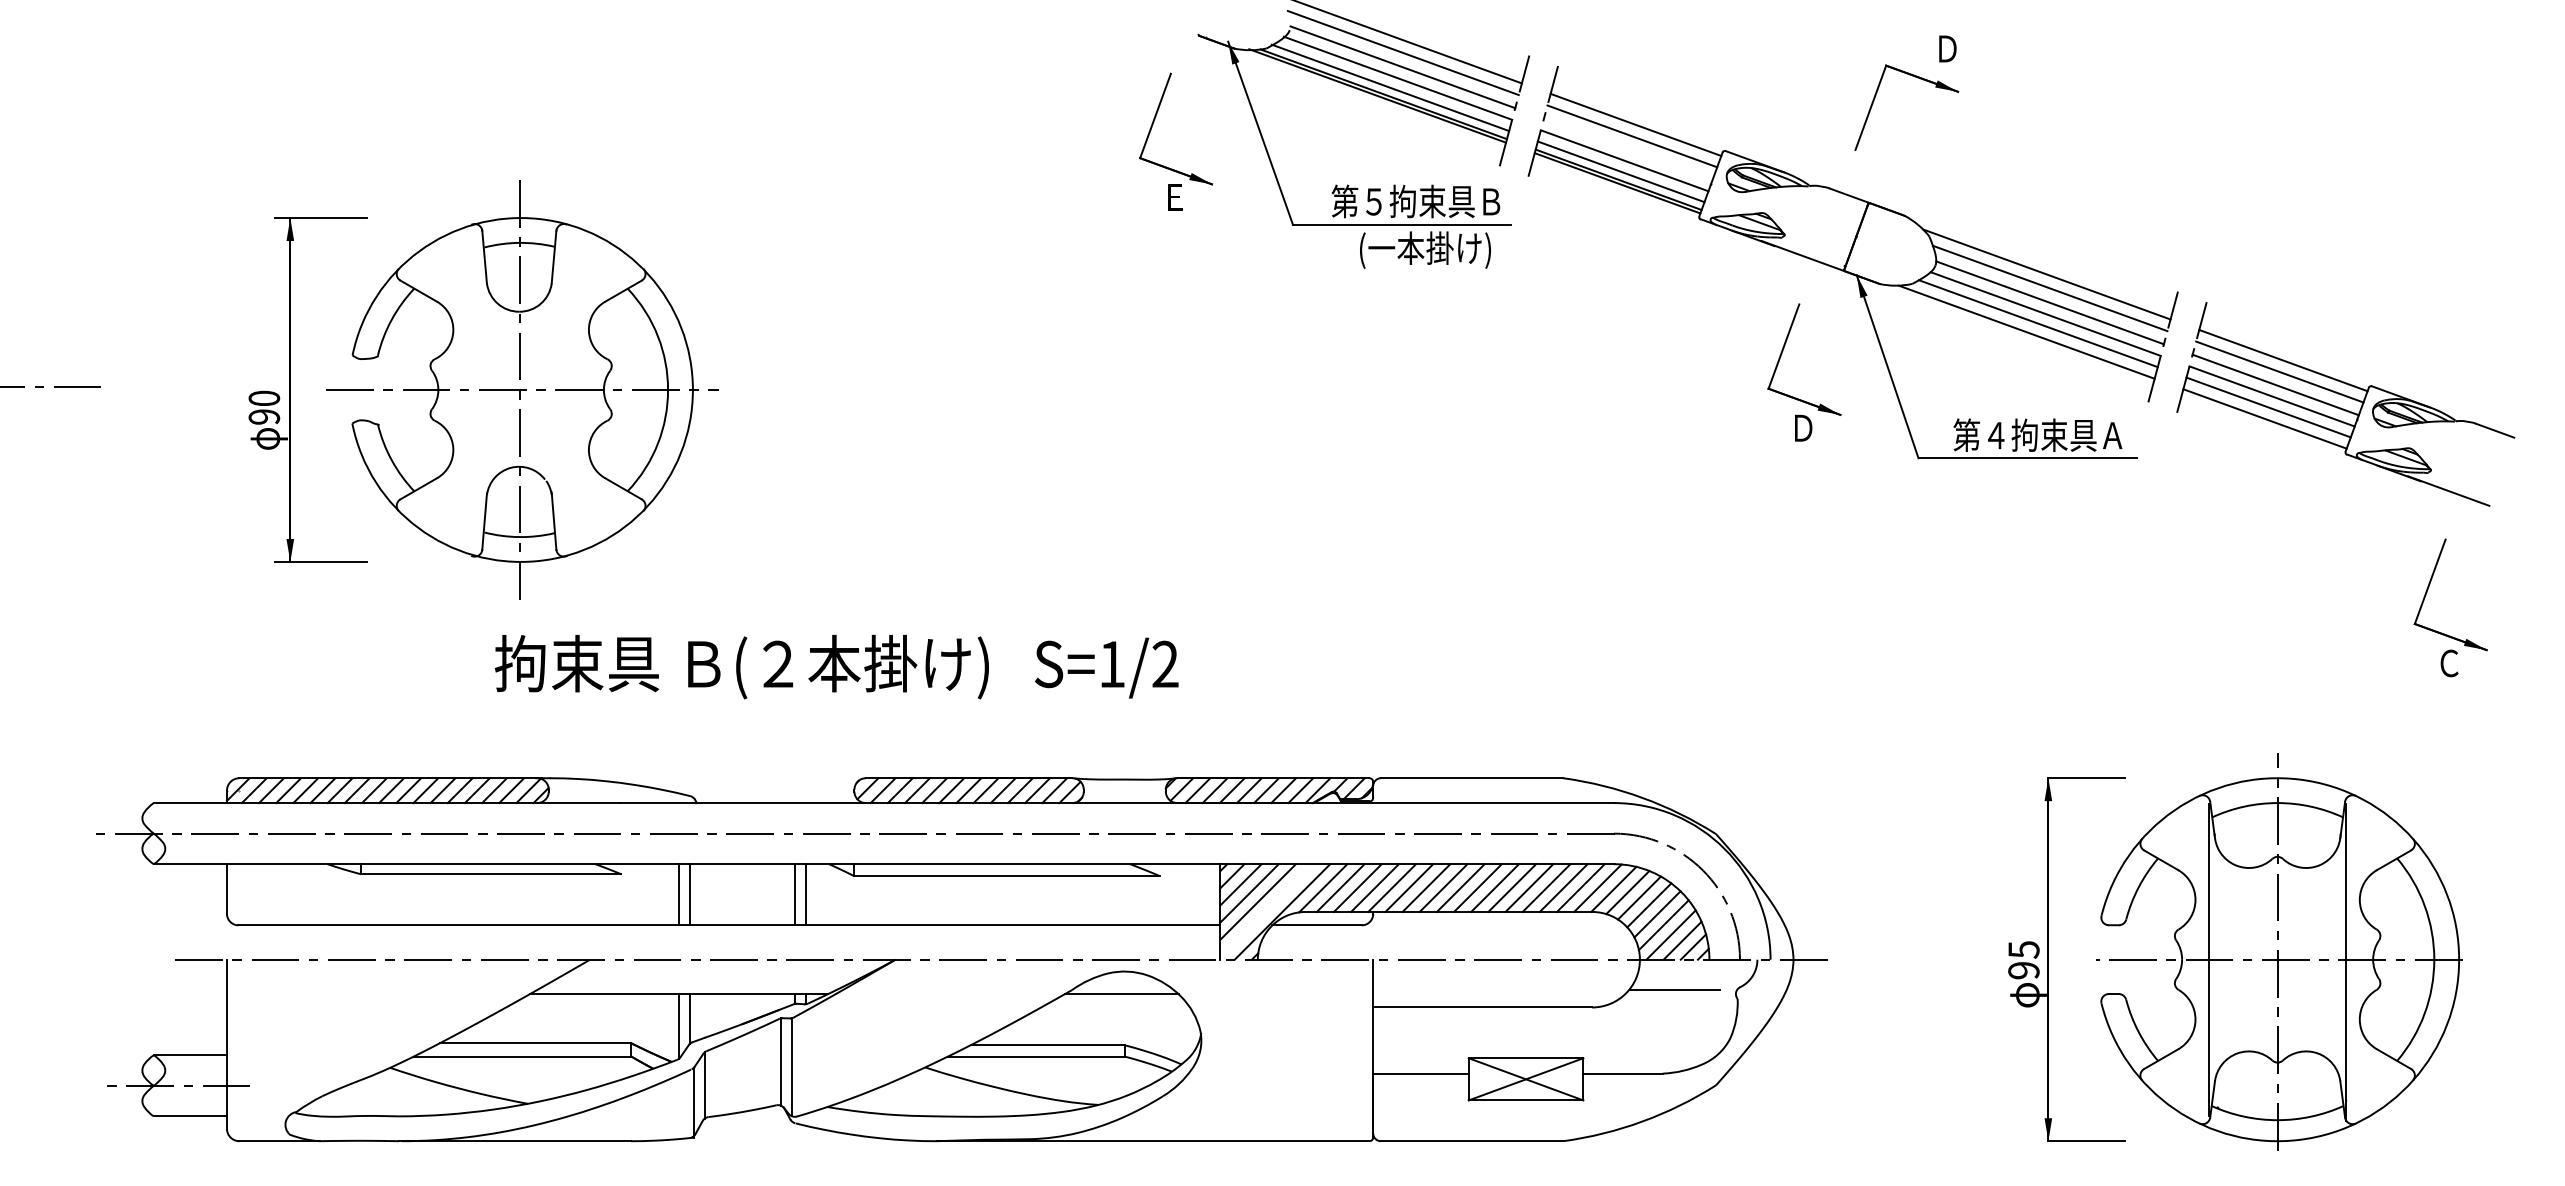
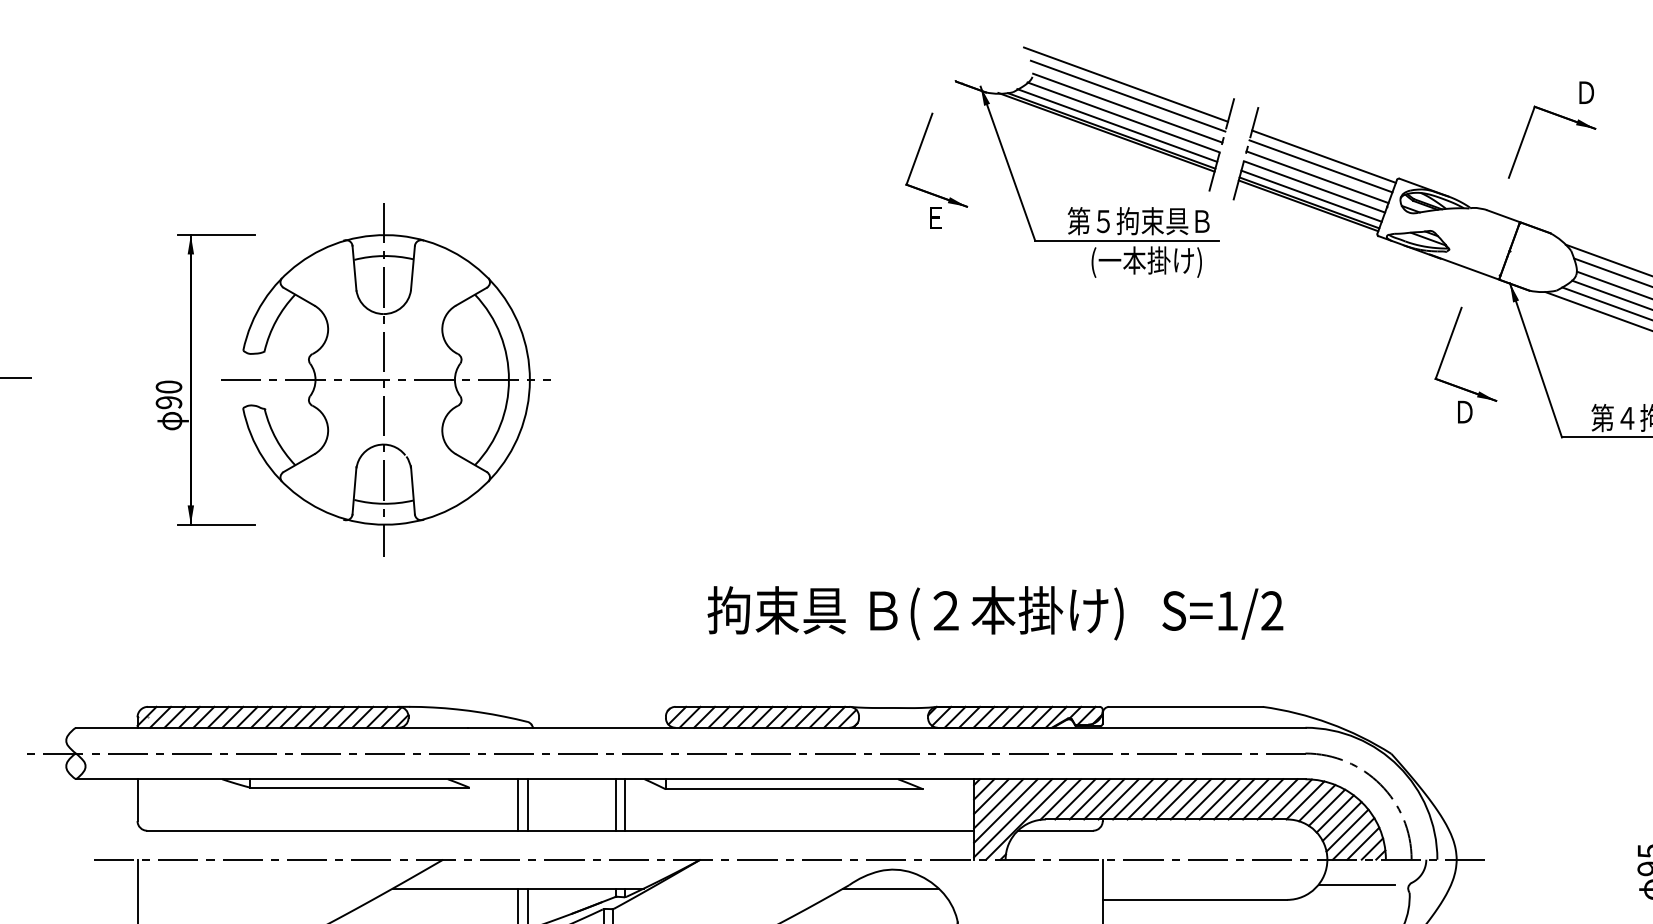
line: (1628, 149) -> (1317, 177), added
text: (836, 666) -> (995, 612), moved
line: (1266, 910) -> (1012, 818), added

